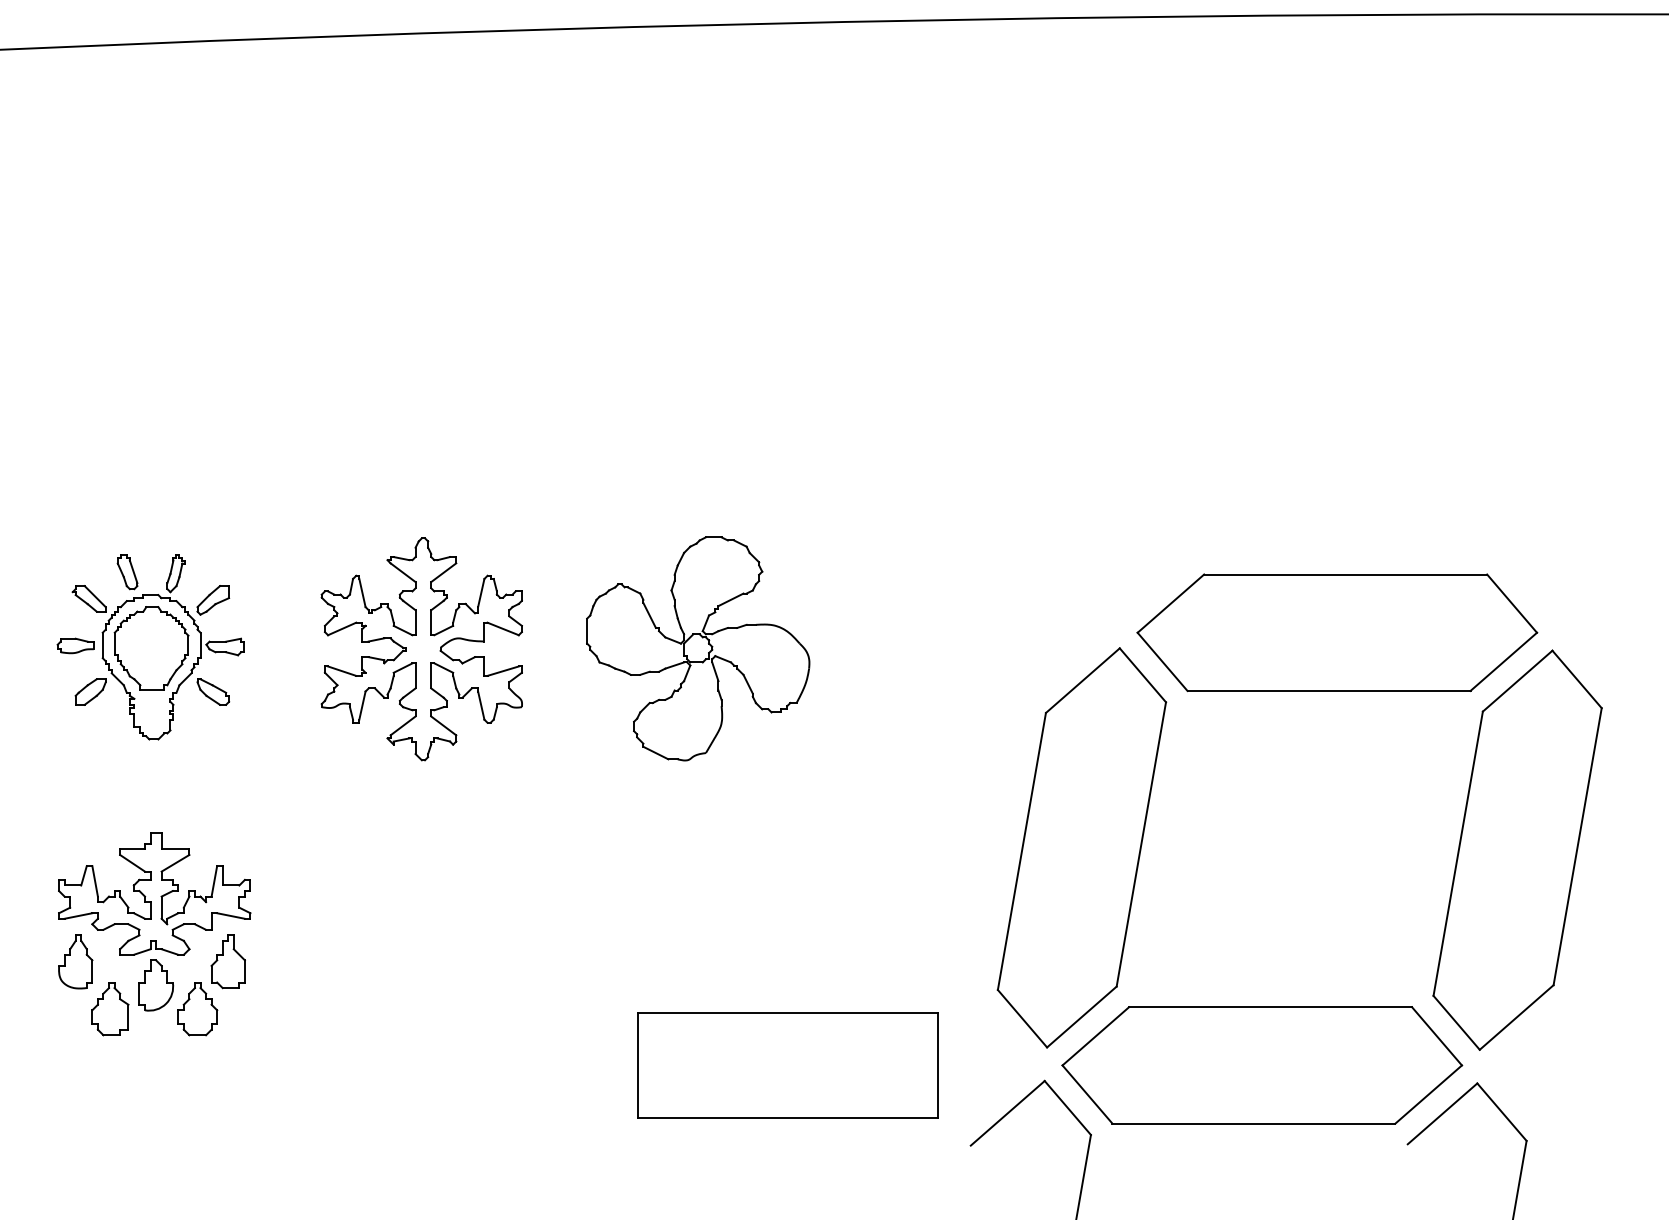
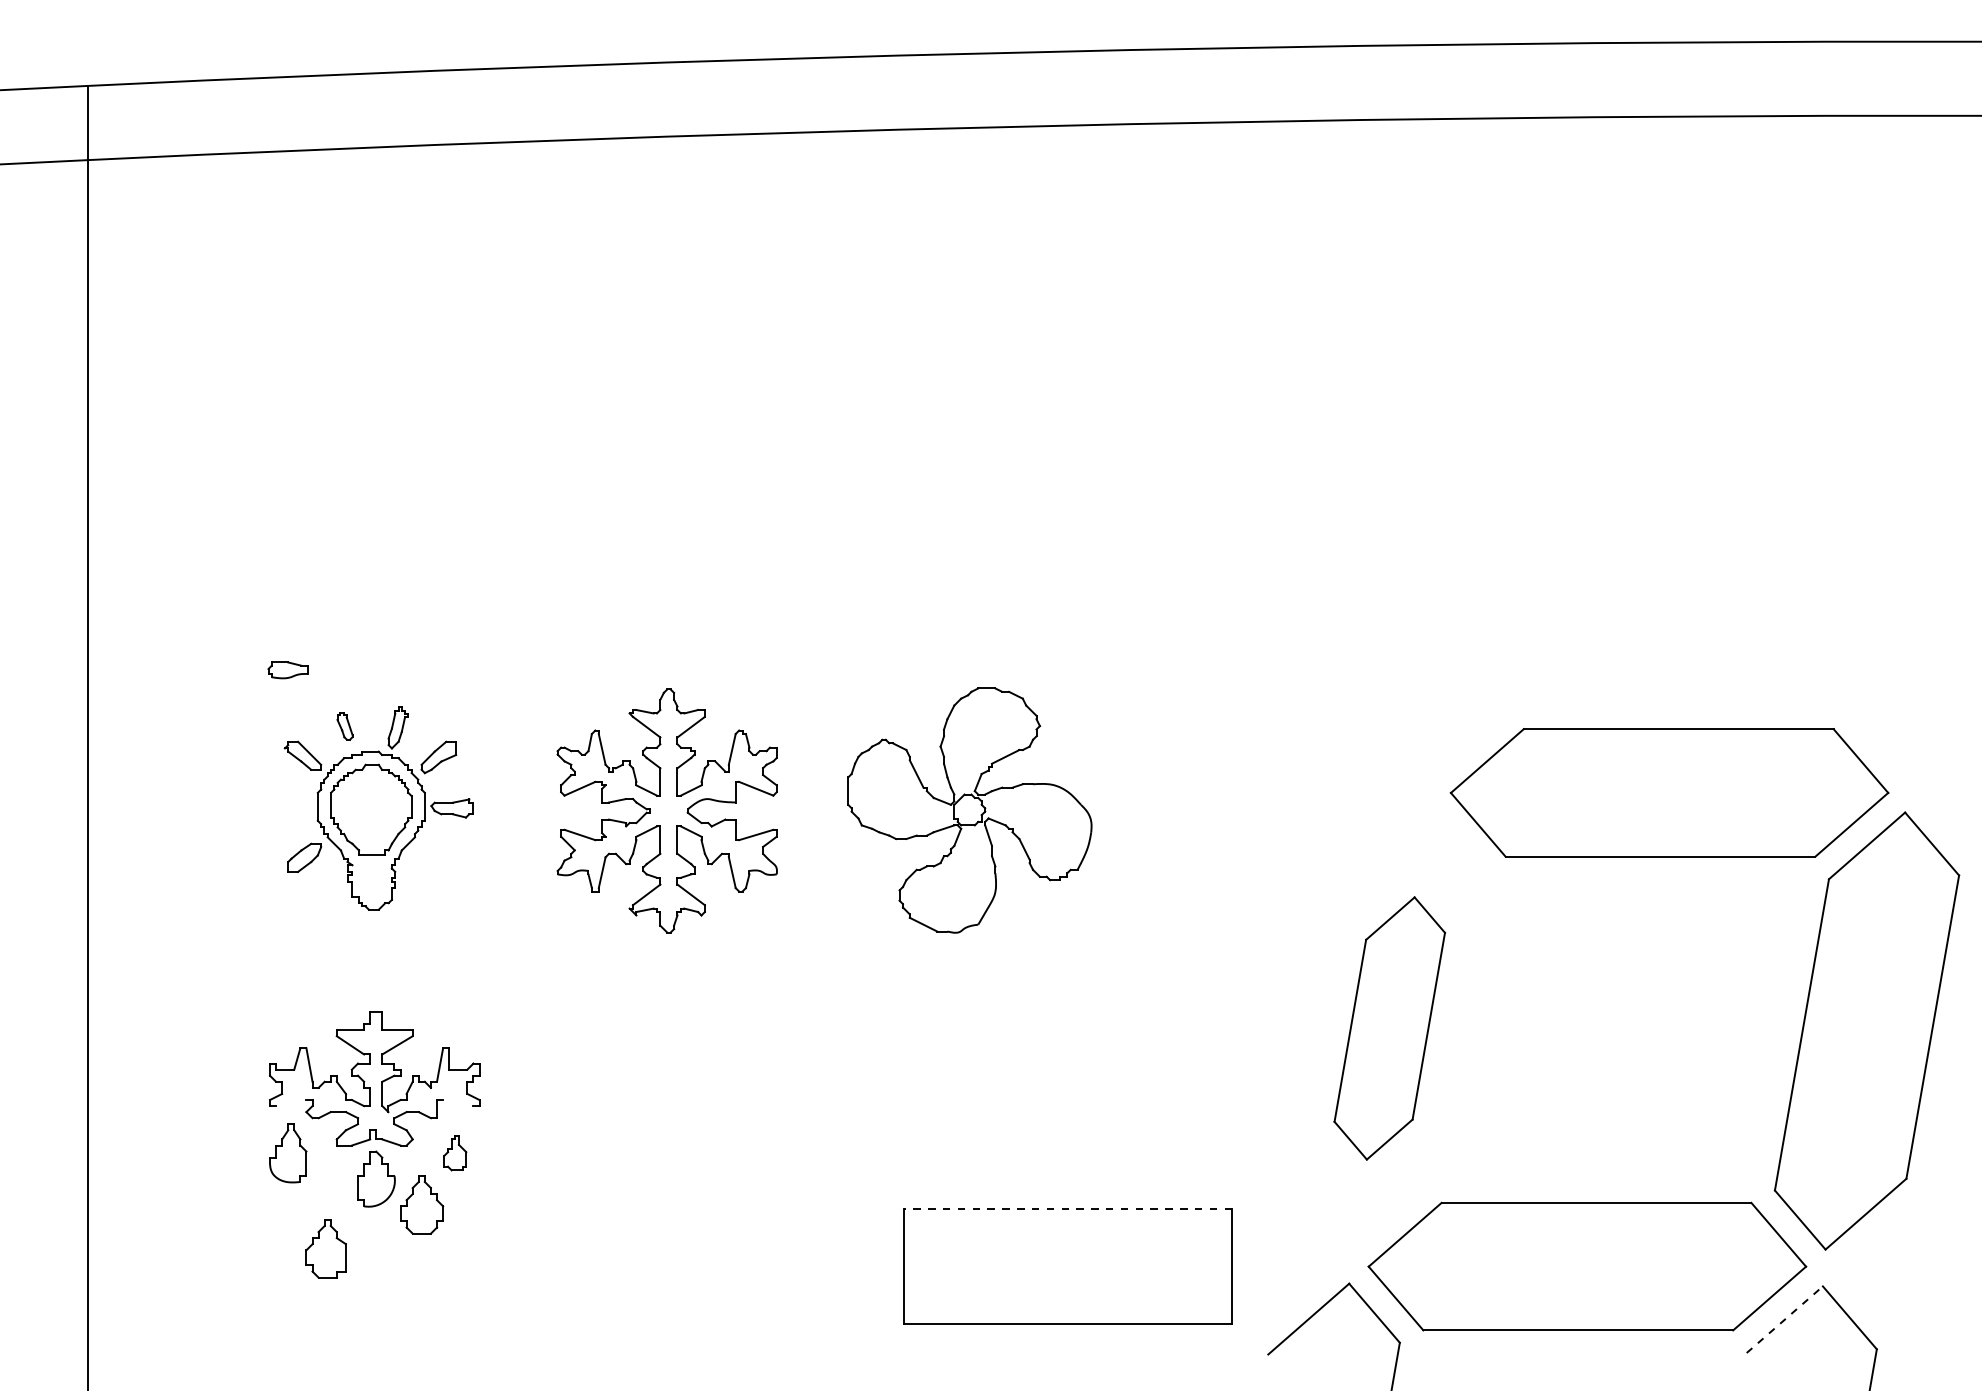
part: (127, 572) -> (344, 726), size x0.7
part: (75, 646) -> (287, 670), moved
part: (212, 691) -> (438, 857), removed
part: (1081, 847) -> (1389, 1028), size x0.6
line: (78, 916) -> (291, 1103), removed
line: (231, 916) -> (458, 1103), removed
part: (228, 961) -> (455, 1152), size x0.6
part: (109, 1008) -> (325, 1248), moved
line: (788, 1013) -> (1068, 1209), solid -> dashed
line: (1442, 1113) -> (1784, 1319), solid -> dashed

